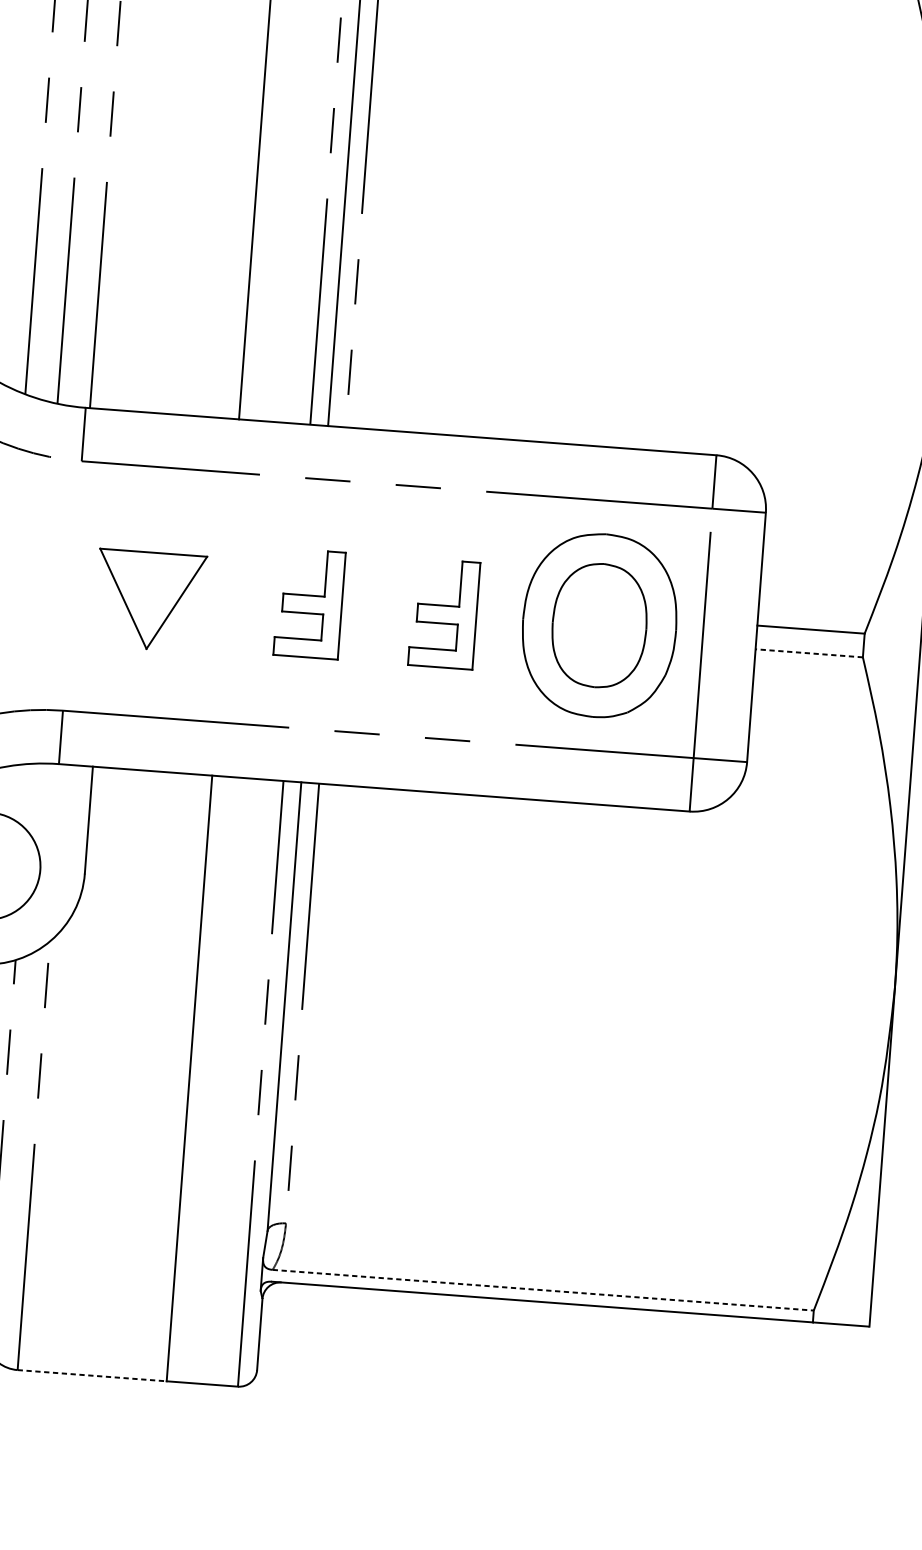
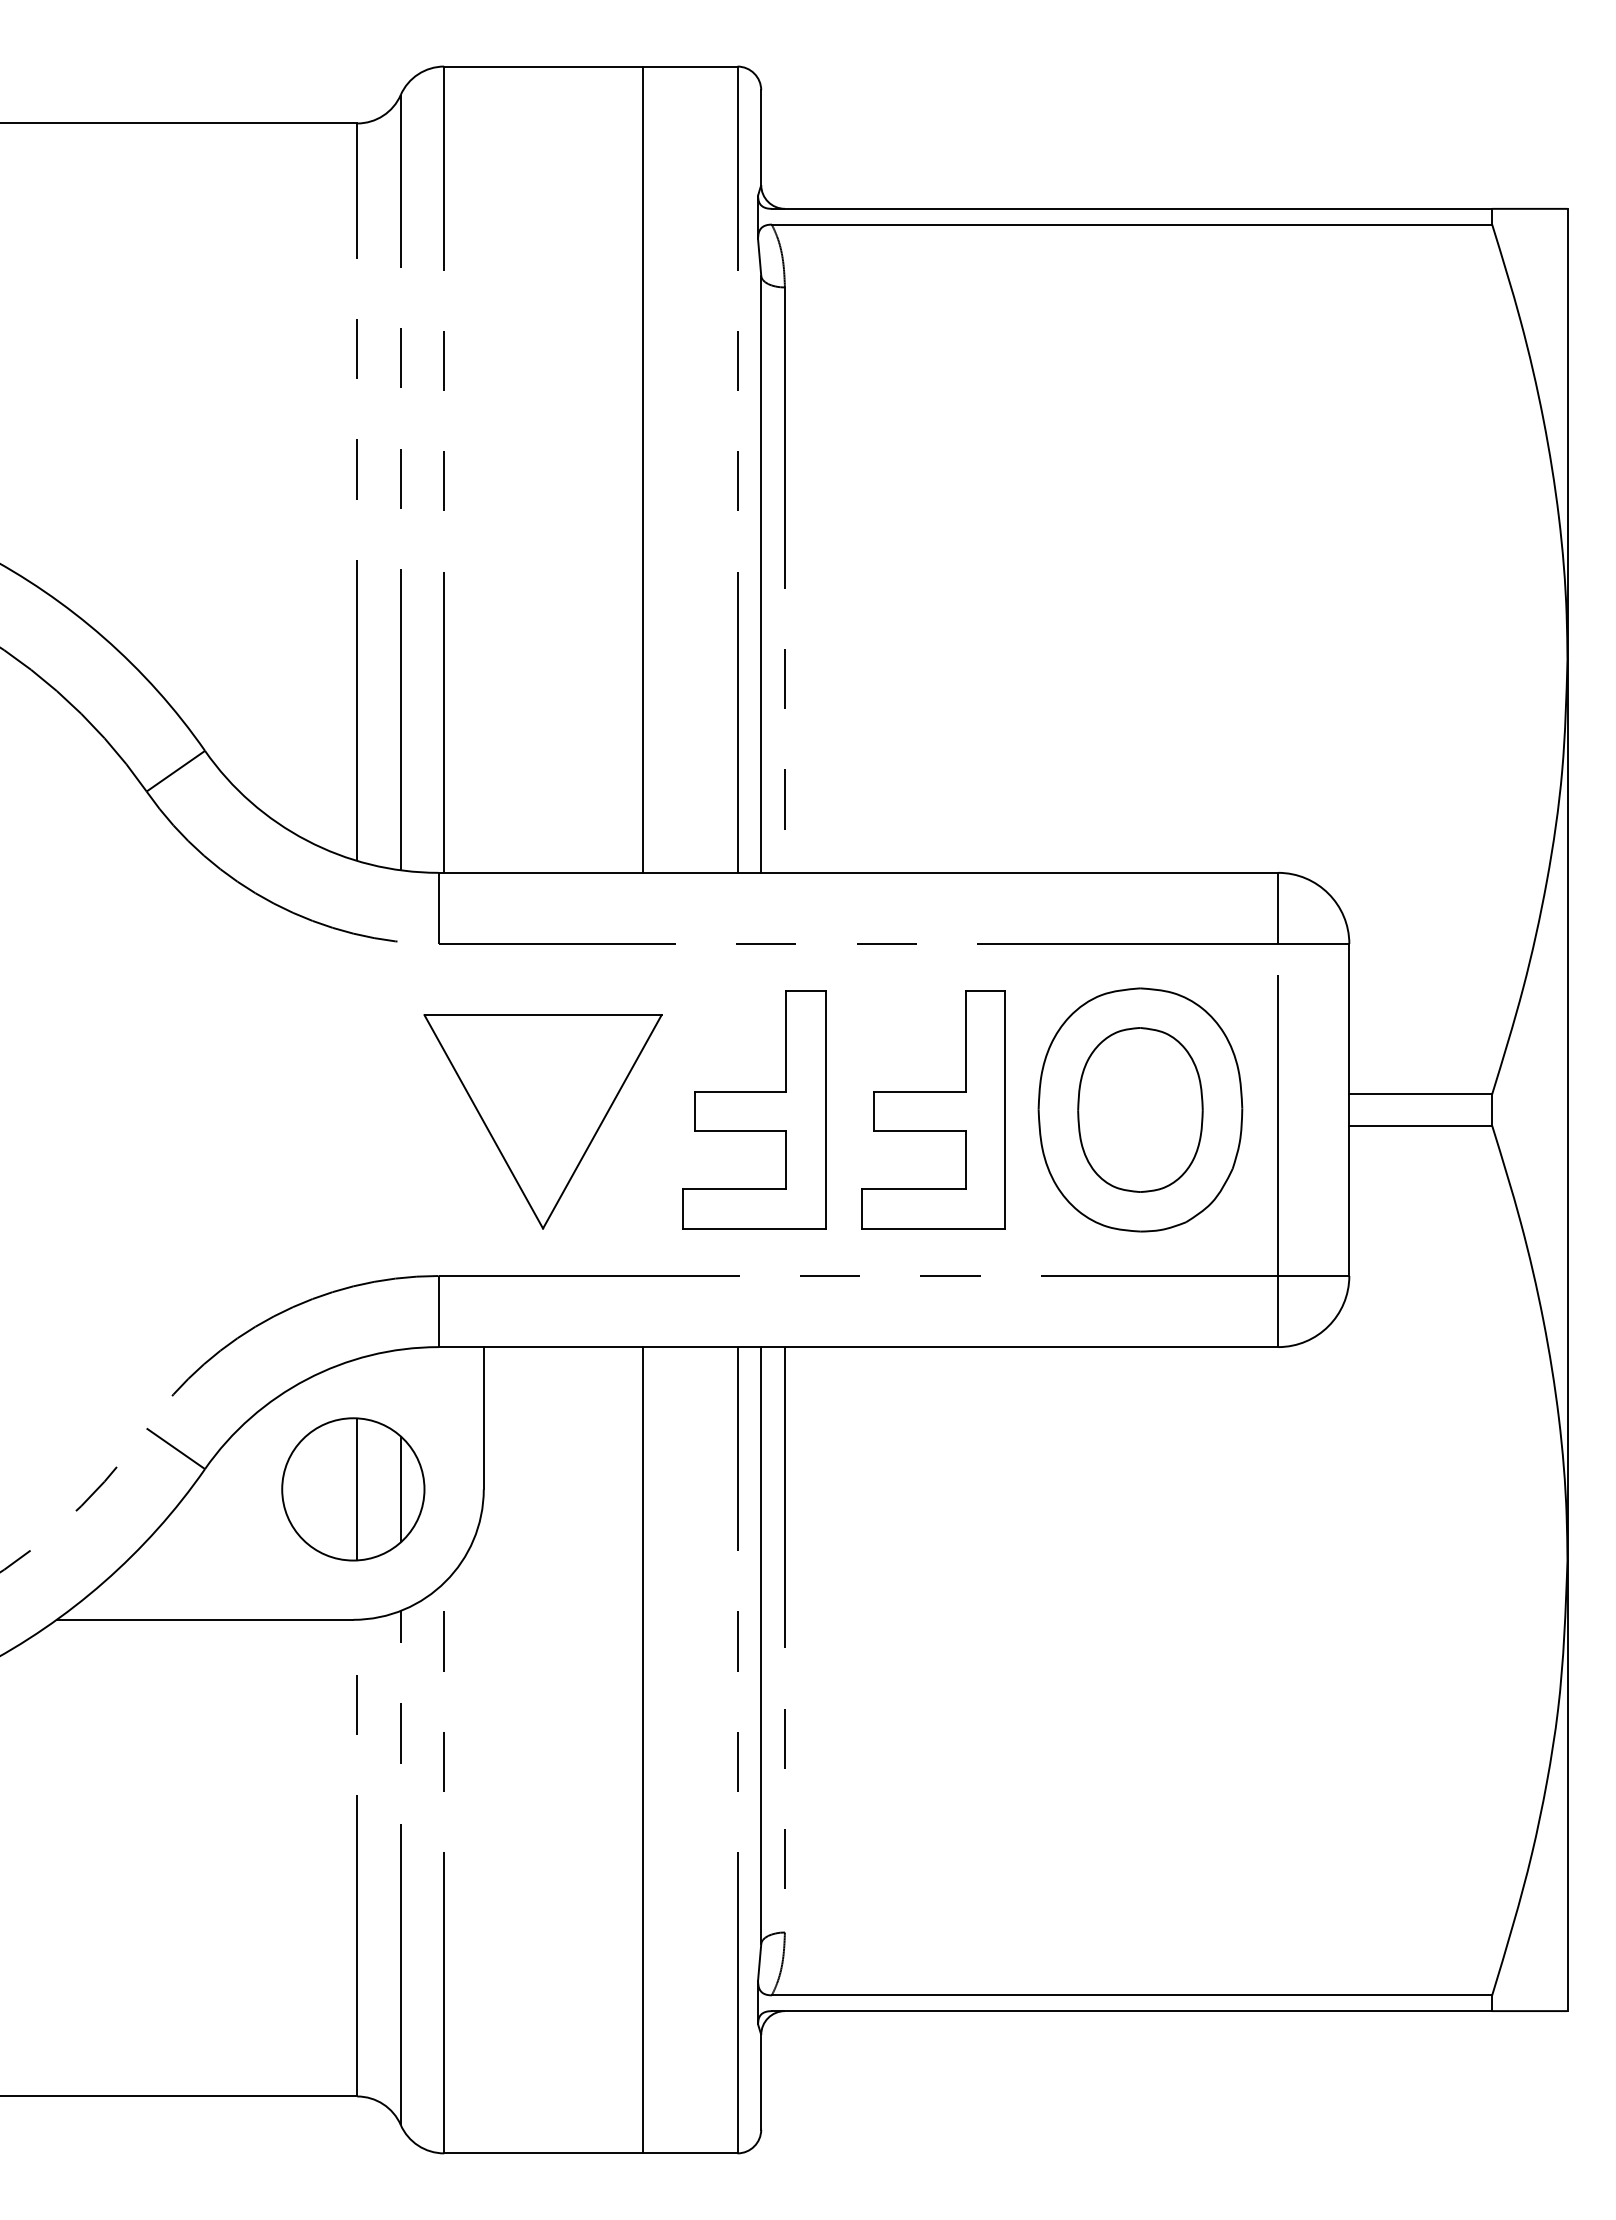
part: (149, 600) -> (542, 1121), size x1.67
part: (309, 603) -> (754, 1109), size x1.67
part: (444, 613) -> (933, 1109), size x1.67
line: (809, 653) -> (1420, 1125), dashed -> solid
line: (22, 868) -> (400, 1489), added
line: (543, 1290) -> (1132, 1995), dashed -> solid
line: (92, 1375) -> (543, 2153), dashed -> solid

